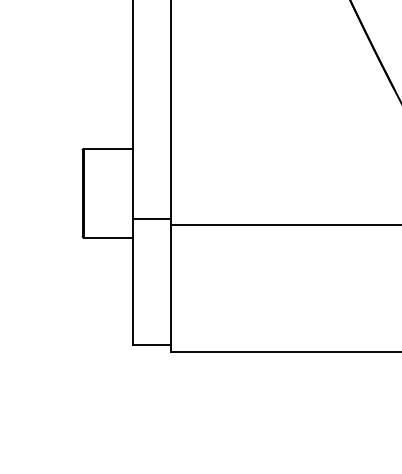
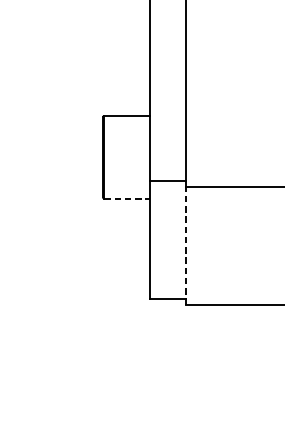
line: (108, 237) -> (127, 198), solid -> dashed
line: (171, 287) -> (185, 245), solid -> dashed

